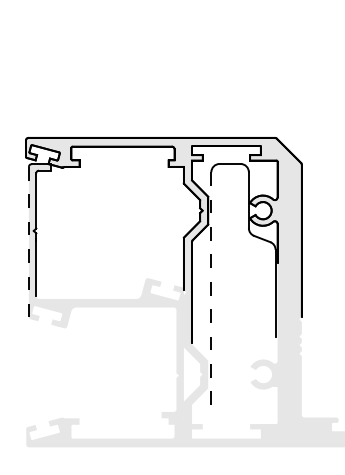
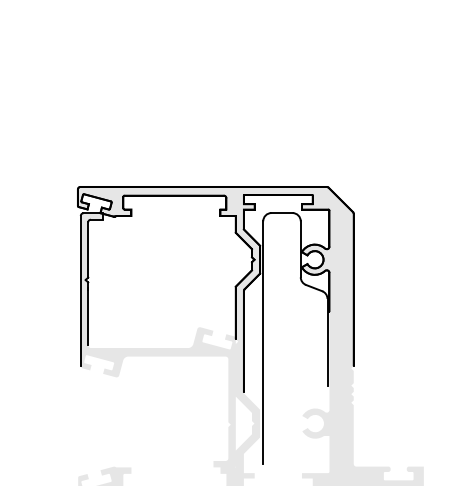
line: (28, 241) -> (80, 290), dashed -> solid
line: (211, 294) -> (263, 343), dashed -> solid

